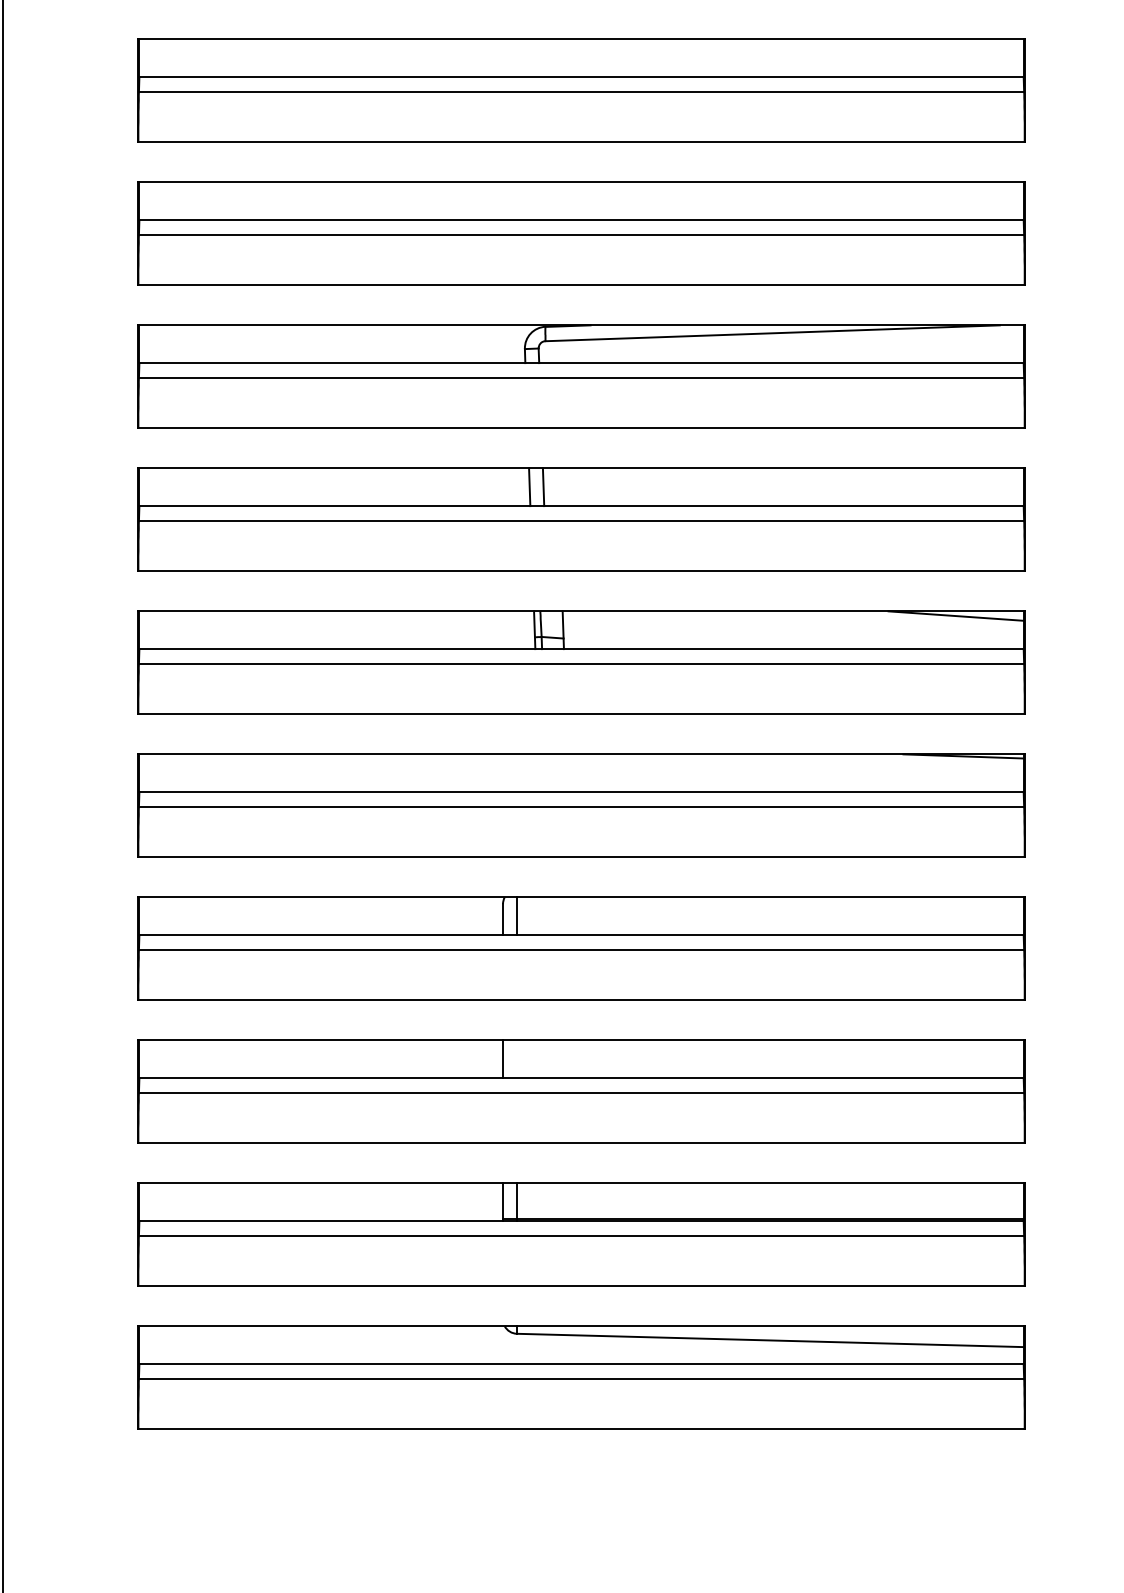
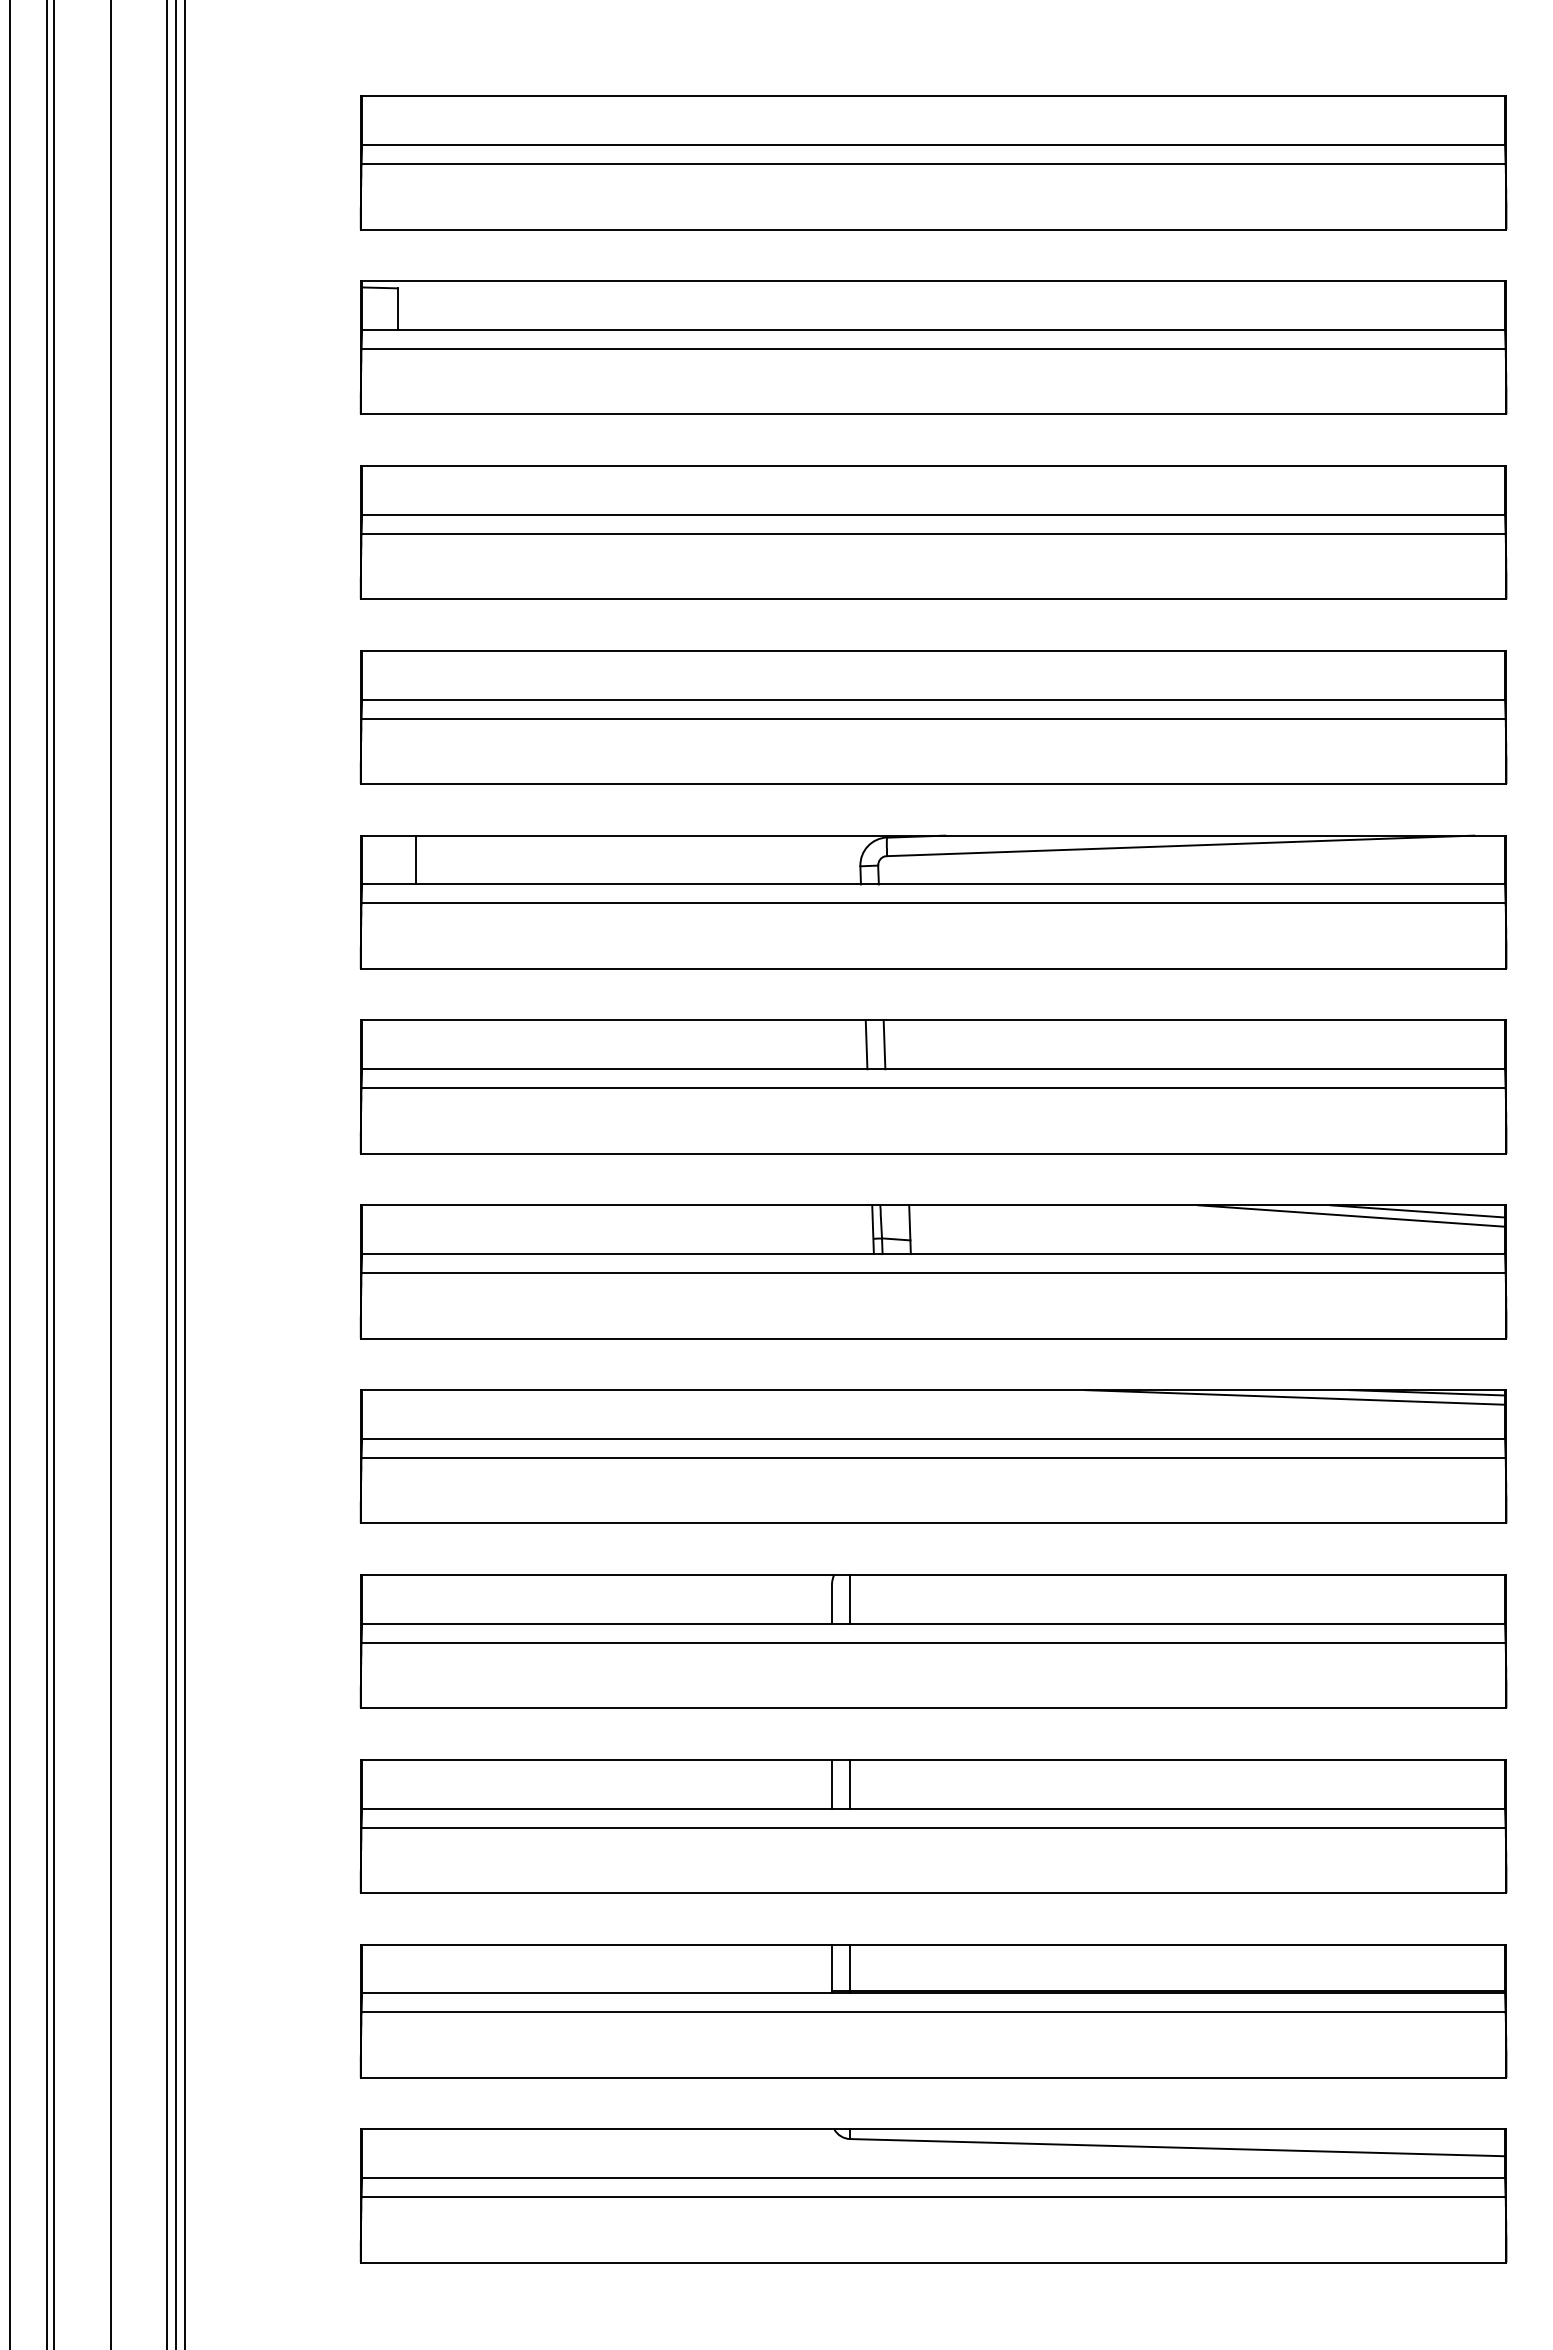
line: (181, 343) -> (416, 859), added
line: (904, 619) -> (1351, 1215), added
line: (861, 760) -> (1295, 1397), added
line: (517, 1058) -> (850, 1783), added

